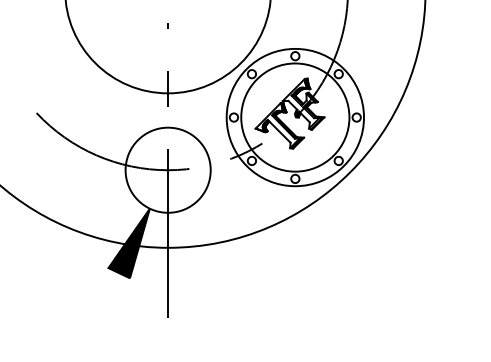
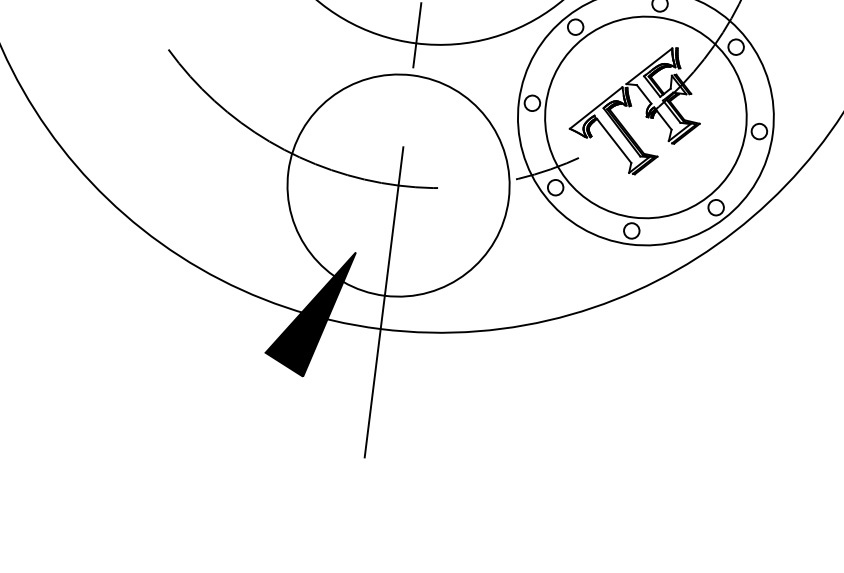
circle: (167, 169) -> (397, 184), size x1.4

